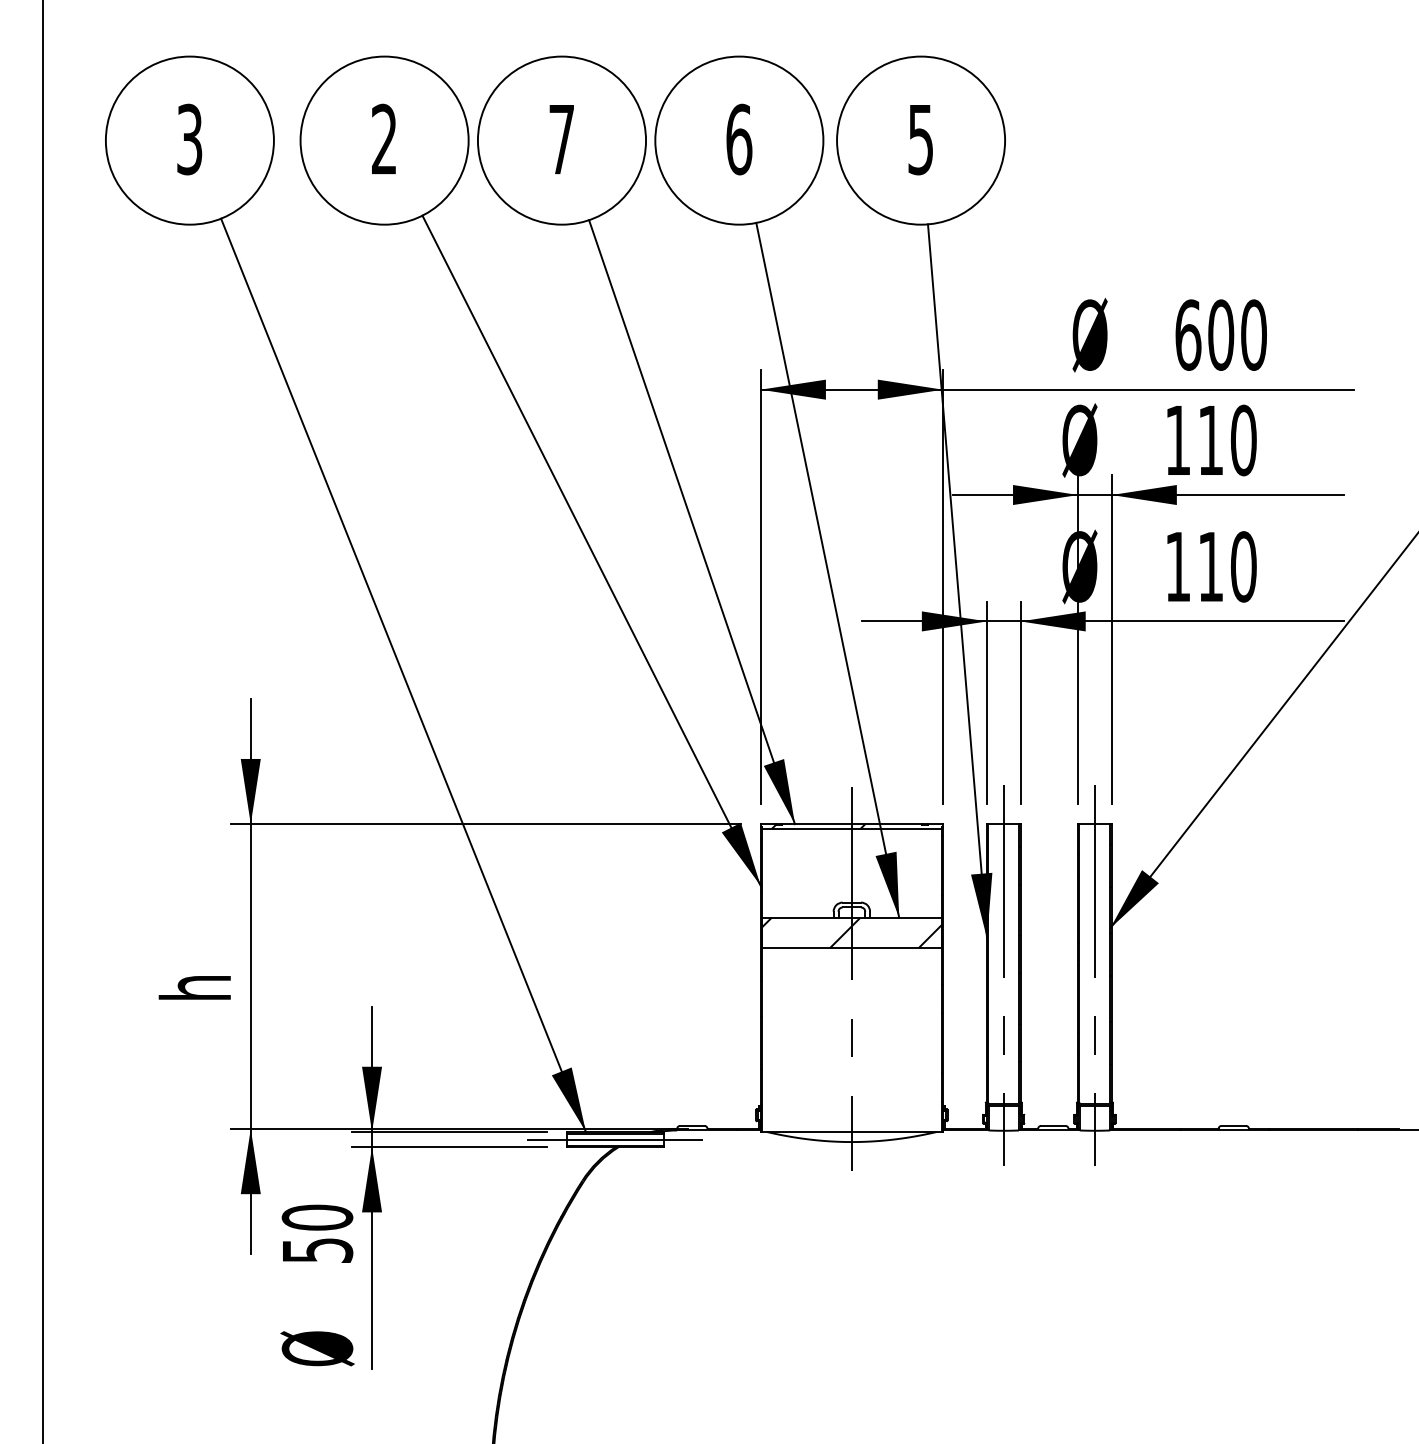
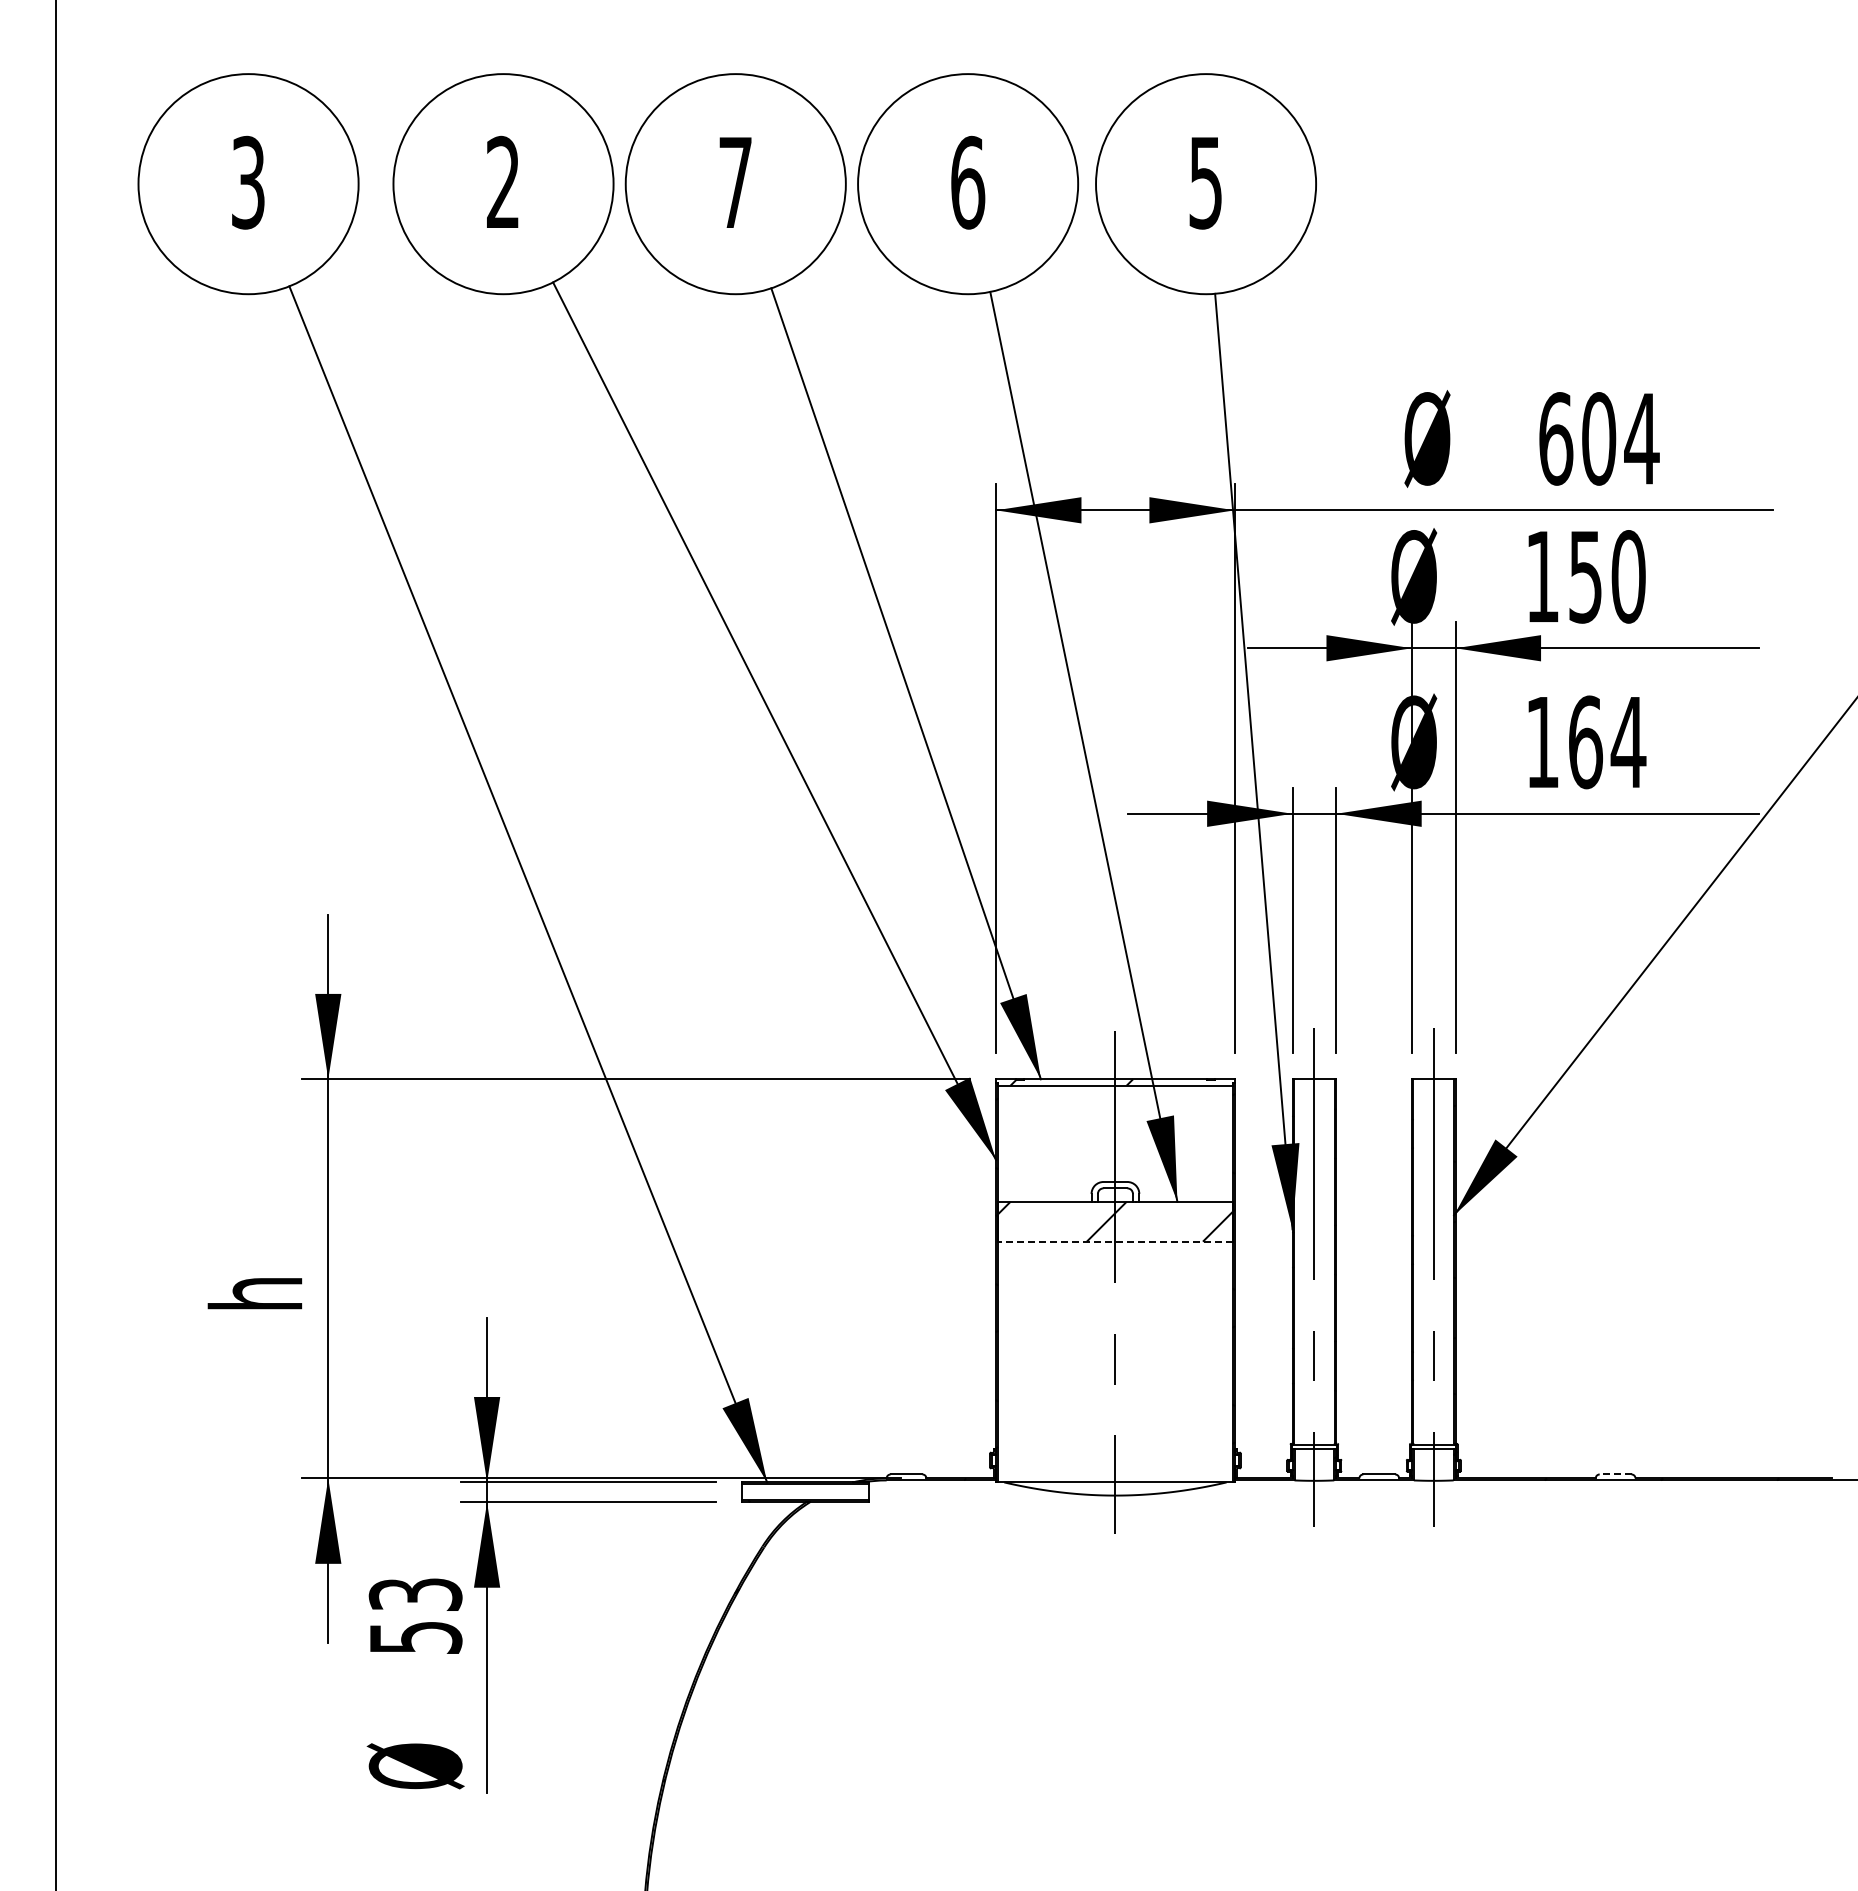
text: (1253, 334) -> (1641, 438), 600 -> 604
text: (1210, 440) -> (1585, 577), 110 -> 150
text: (1227, 566) -> (1607, 742), 110 -> 164
line: (851, 948) -> (1114, 1241), solid -> dashed
line: (1233, 1125) -> (1615, 1474), solid -> dashed
line: (615, 1139) -> (805, 1492), removed
text: (317, 1217) -> (415, 1594), 50 -> 53

